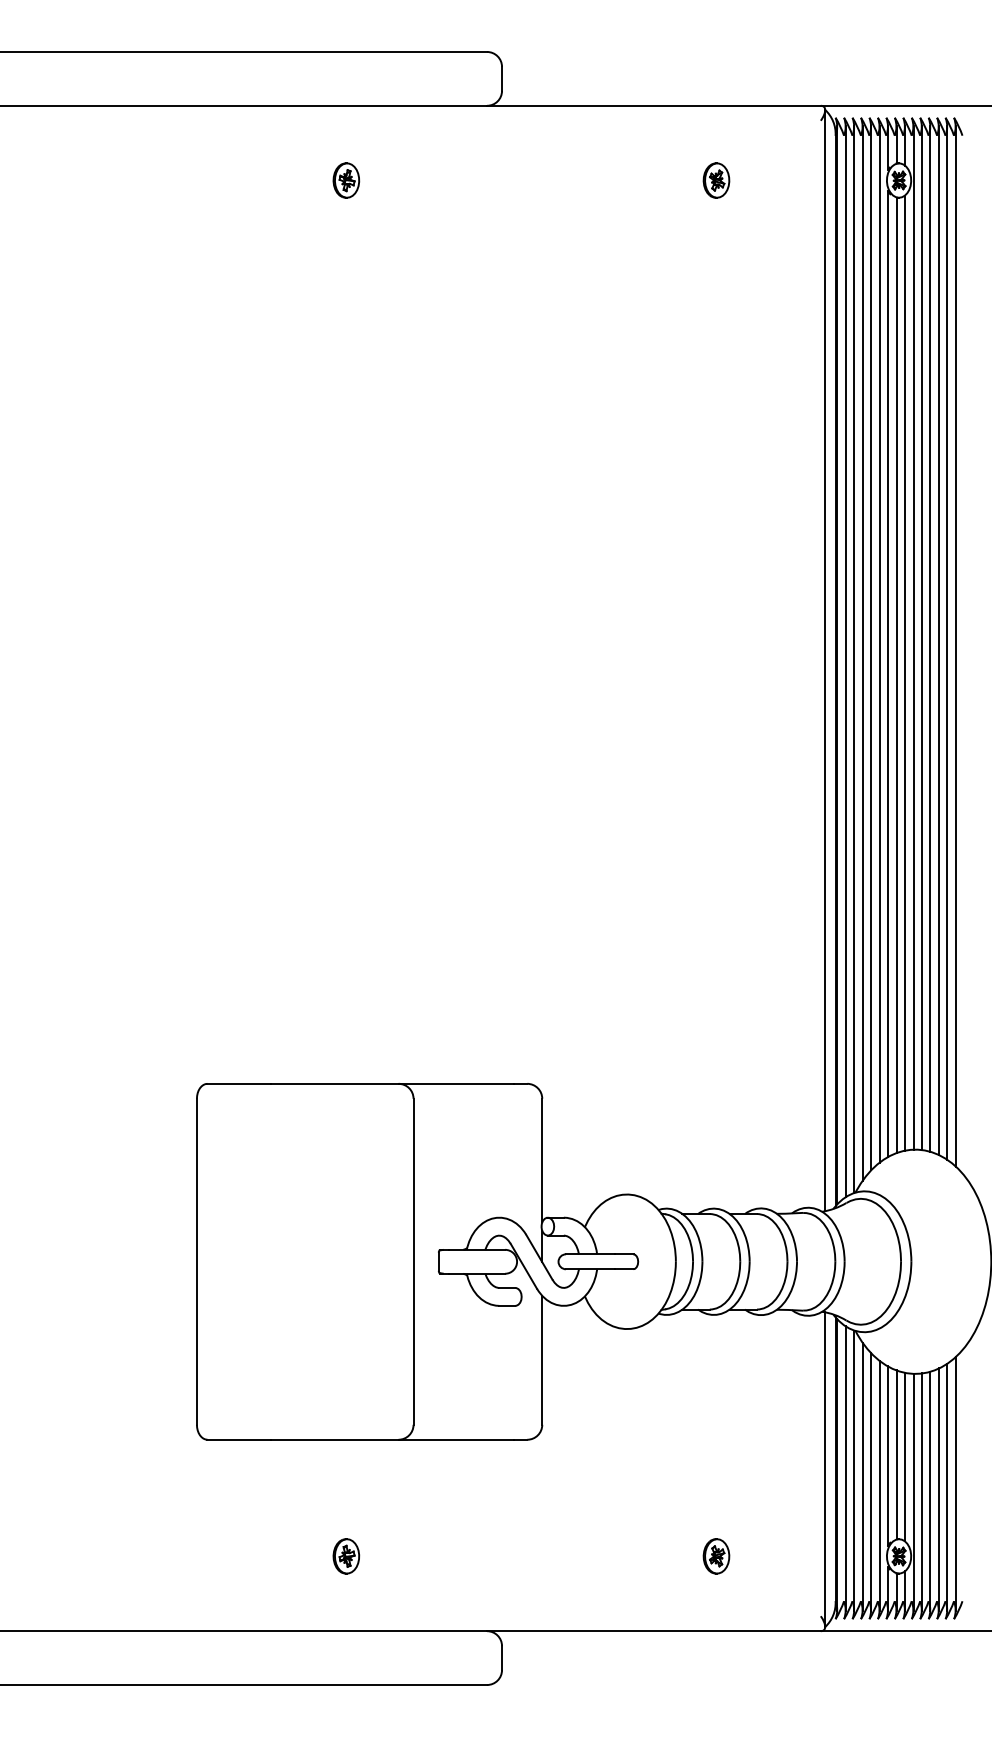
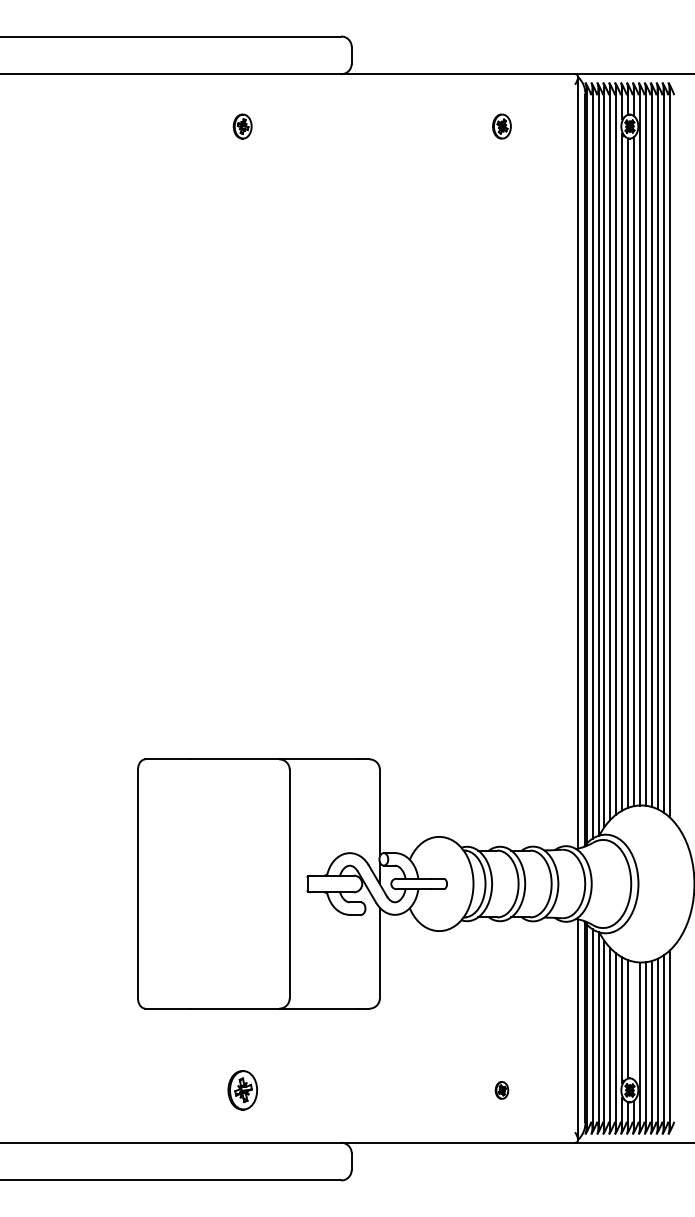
line: (905, 1456) -> (634, 1020), removed
part: (346, 1556) -> (242, 1090), size x1.6
part: (715, 1556) -> (501, 1090), size x0.7

